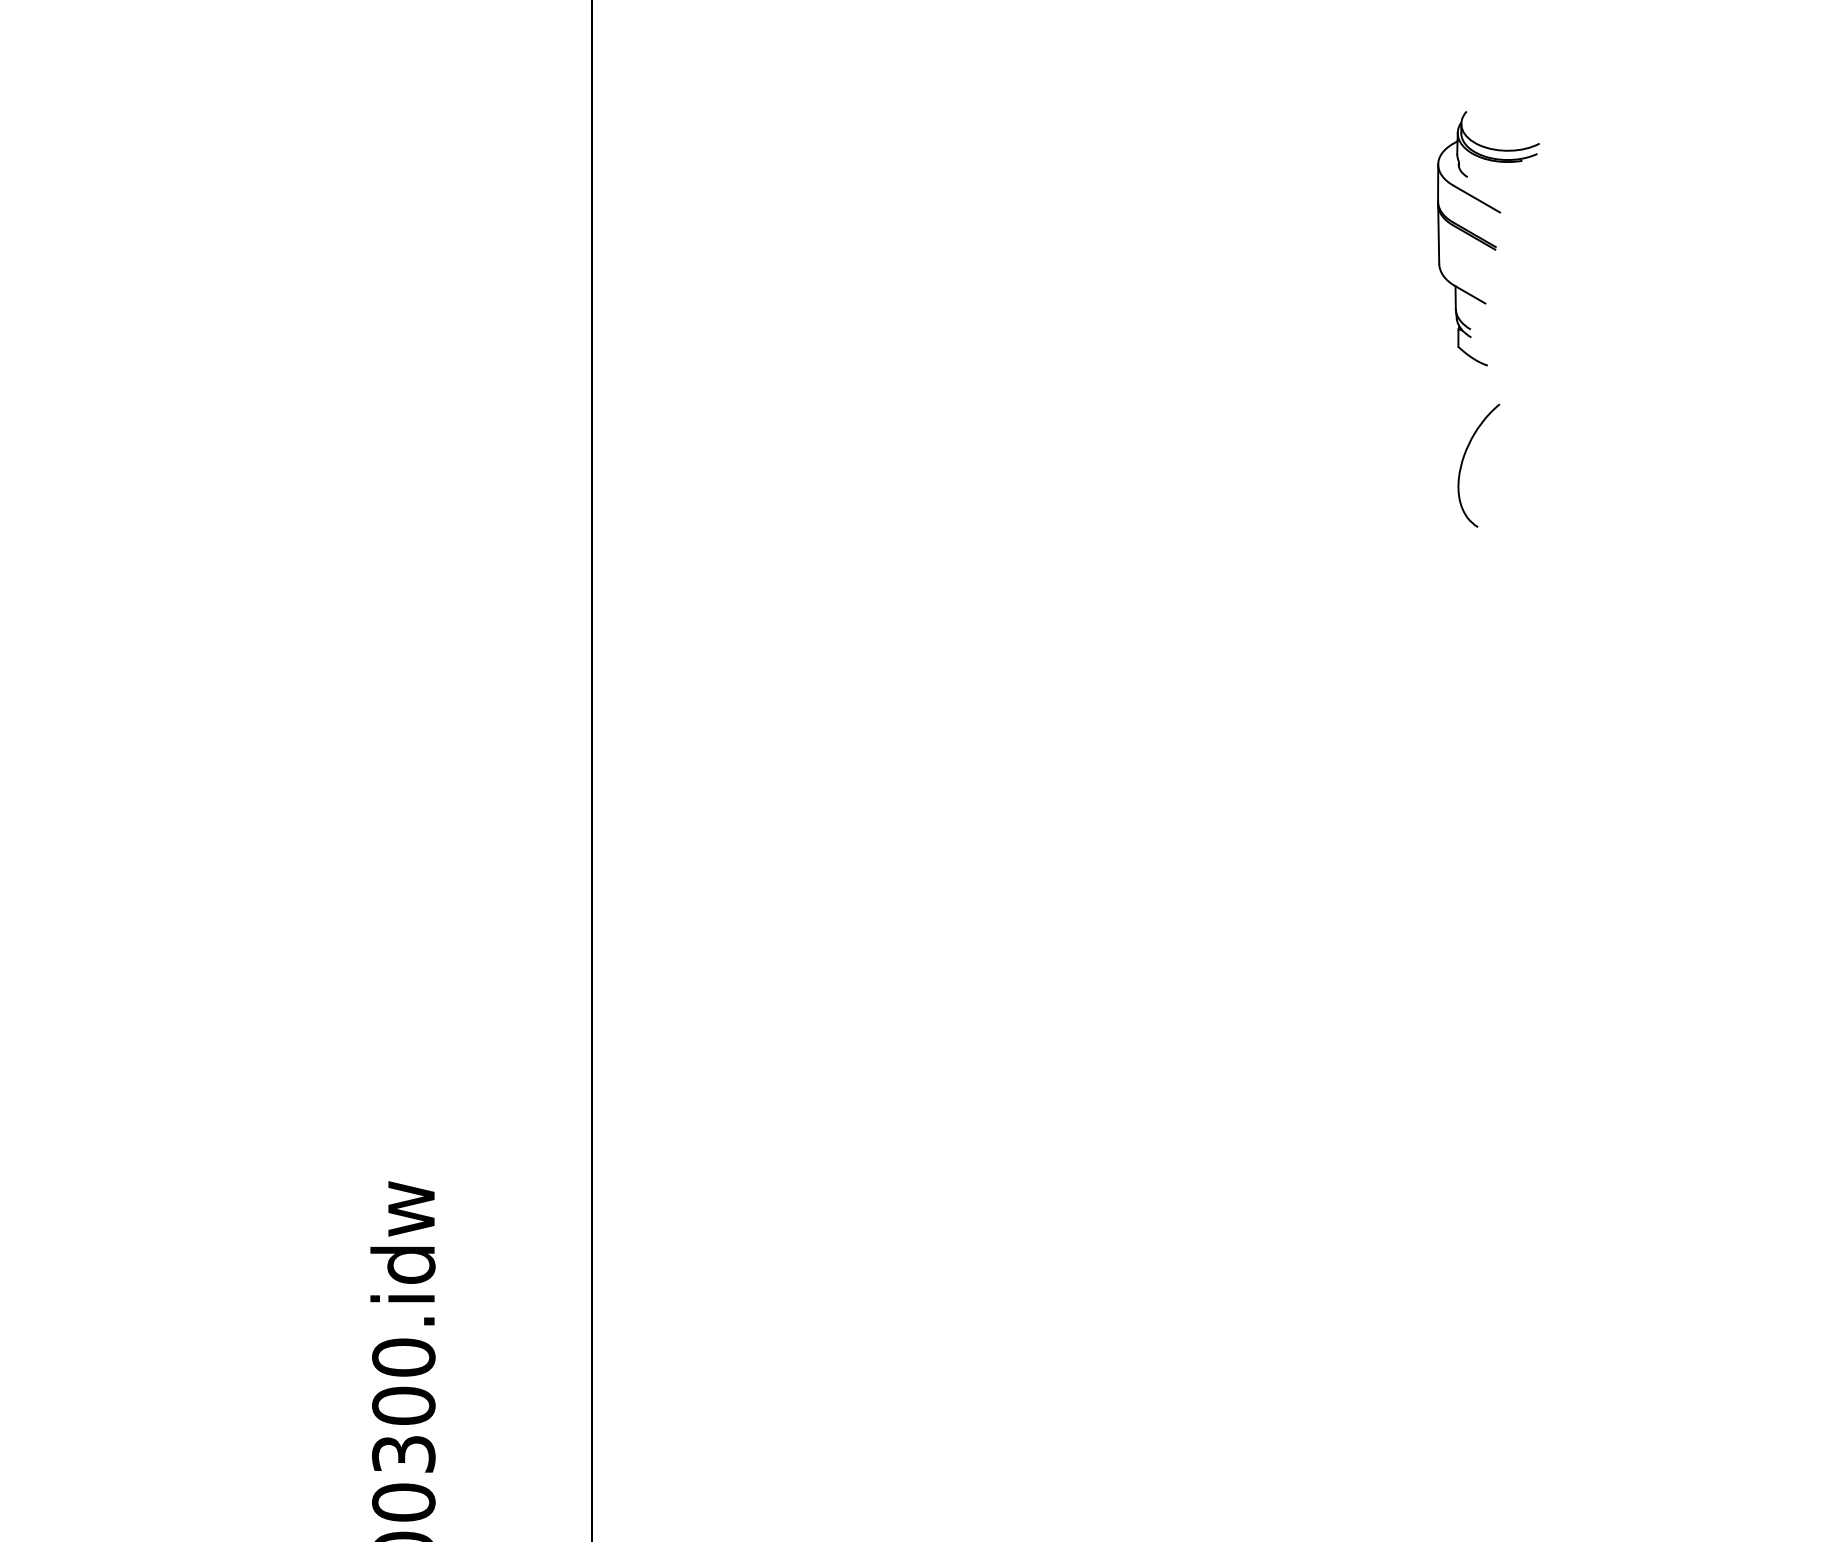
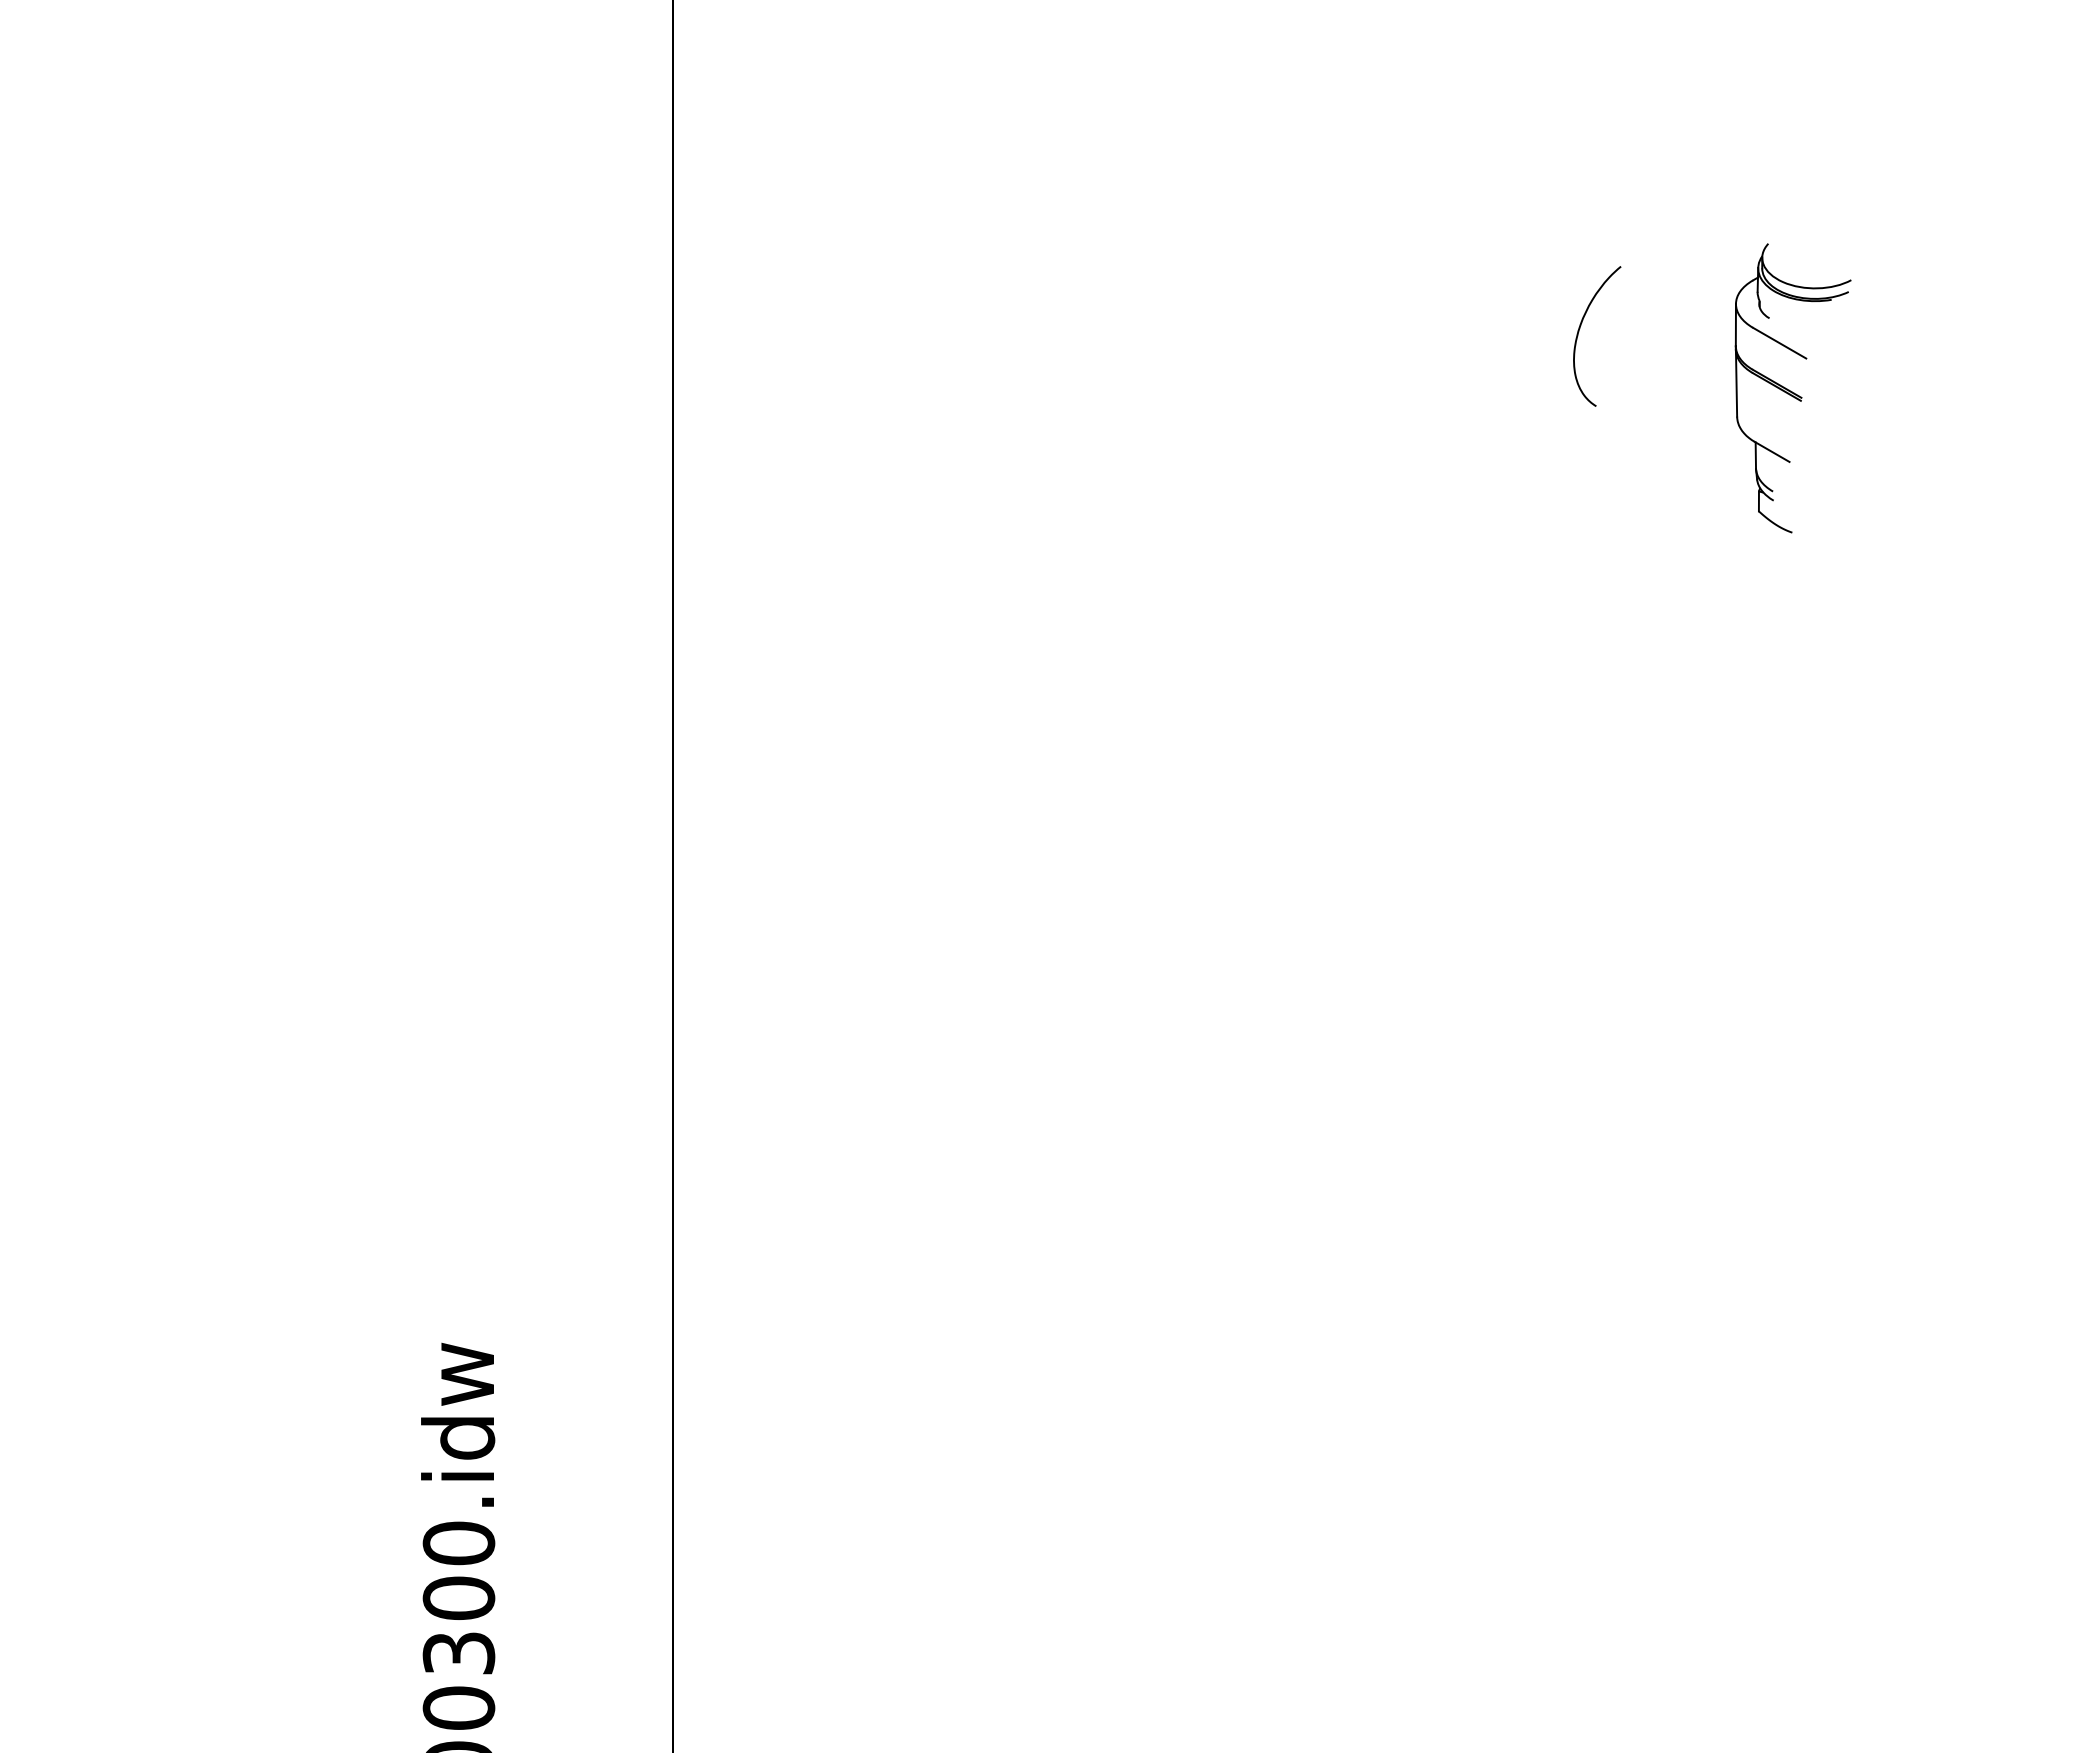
part: (1487, 238) -> (1792, 388), moved
curve: (1463, 461) -> (1579, 331), moved

